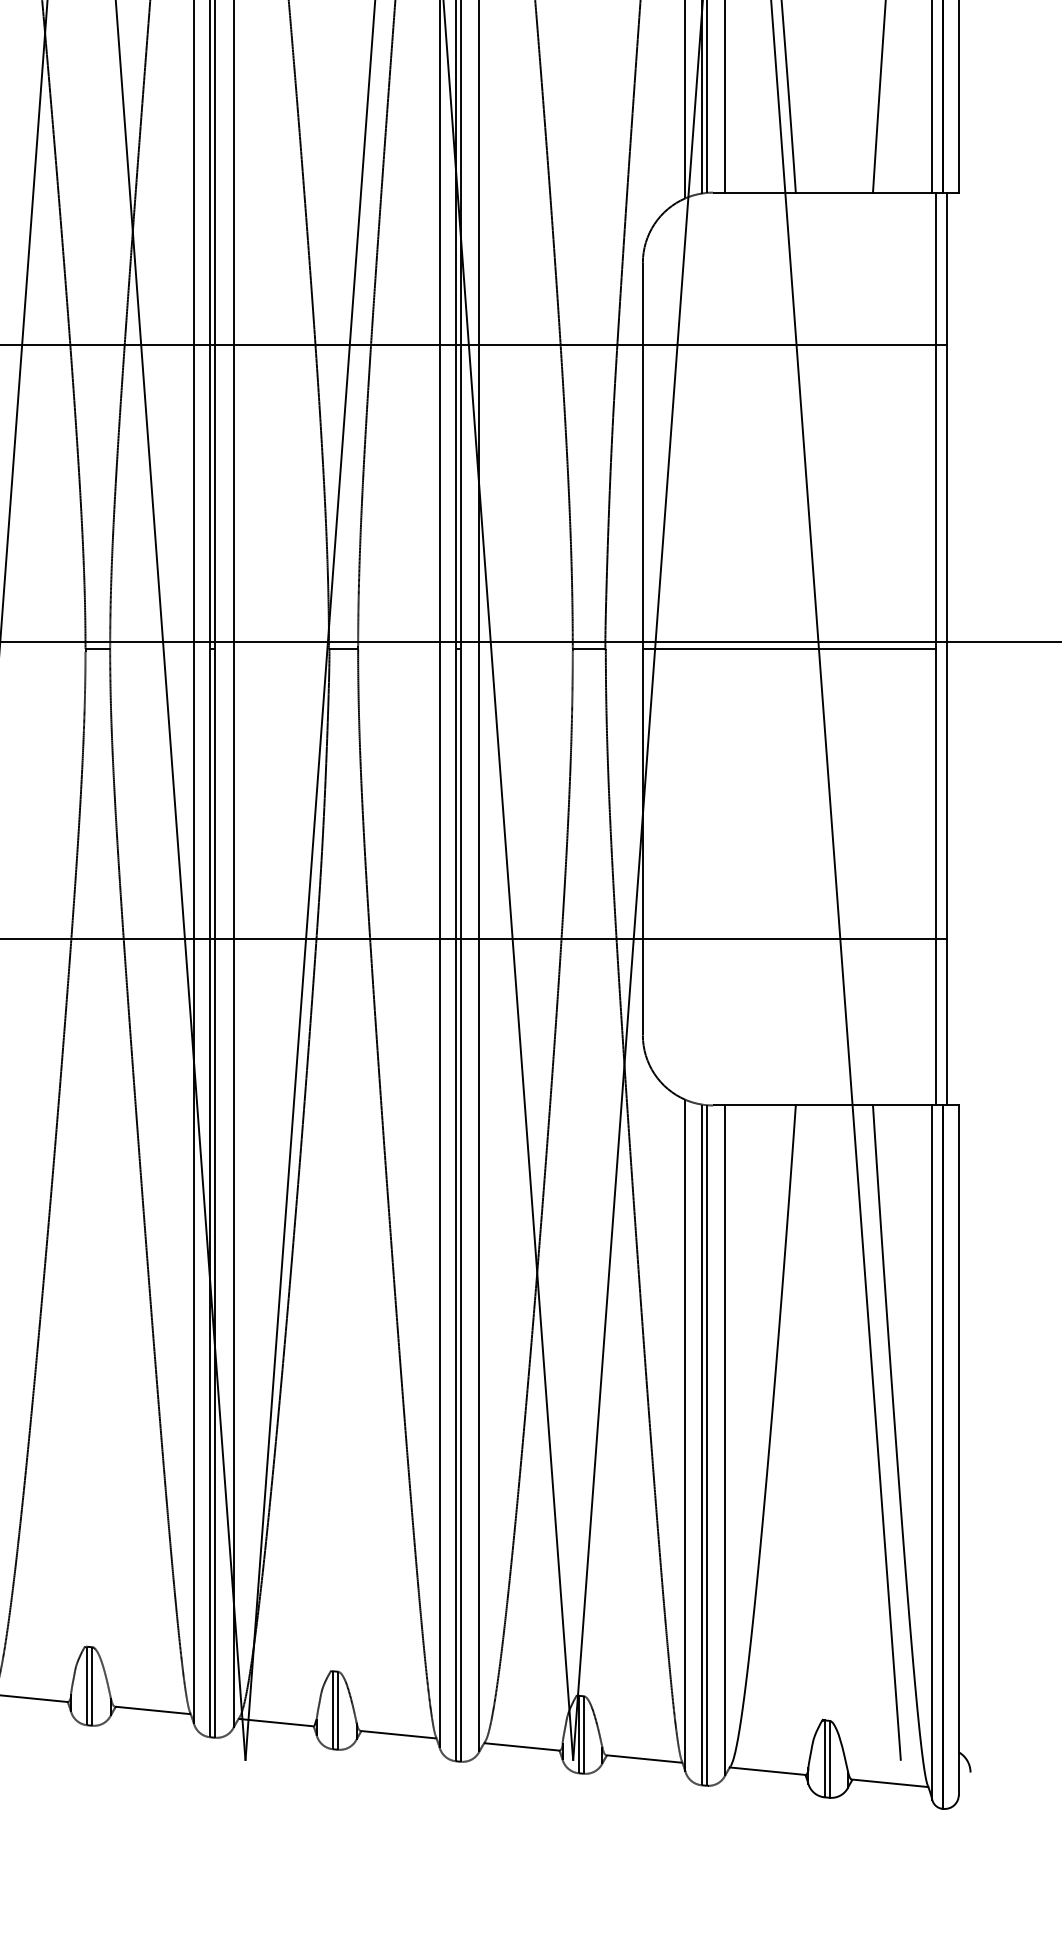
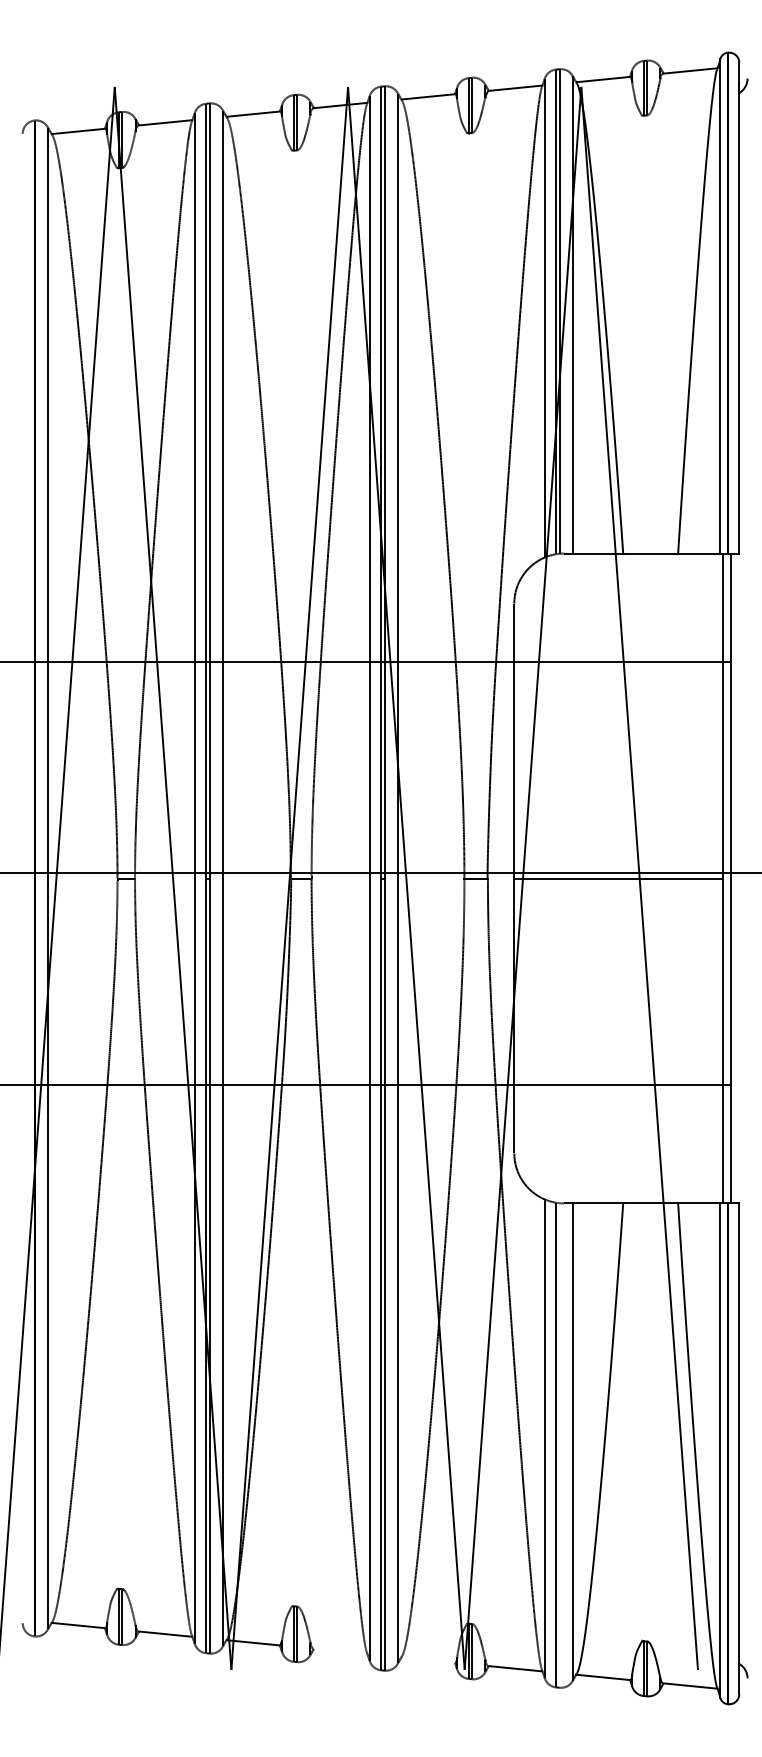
line: (706, 1445) -> (559, 1445), removed
line: (398, 1734) -> (340, 1651), removed
line: (522, 1746) -> (428, 1659), removed

